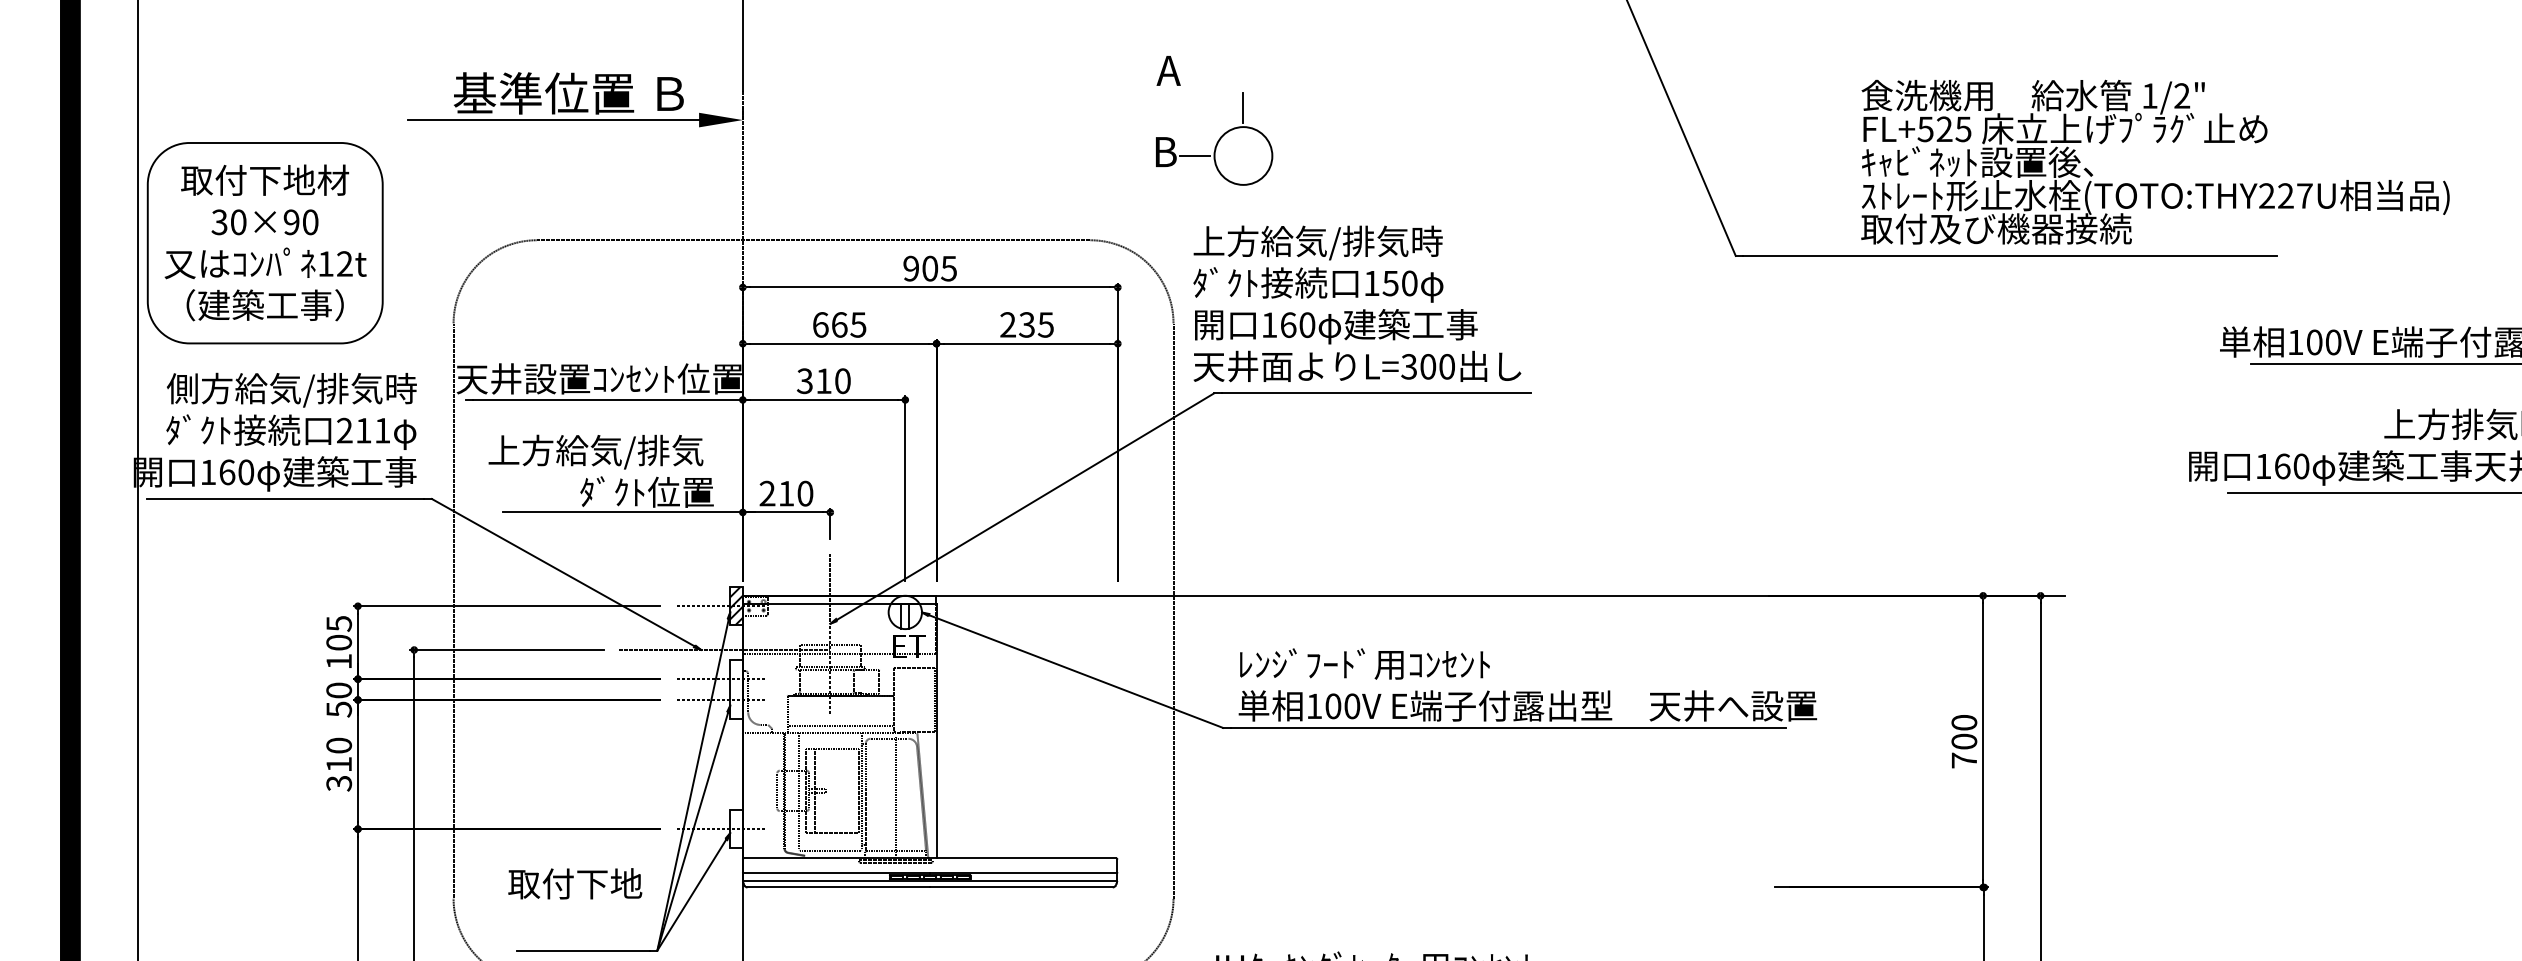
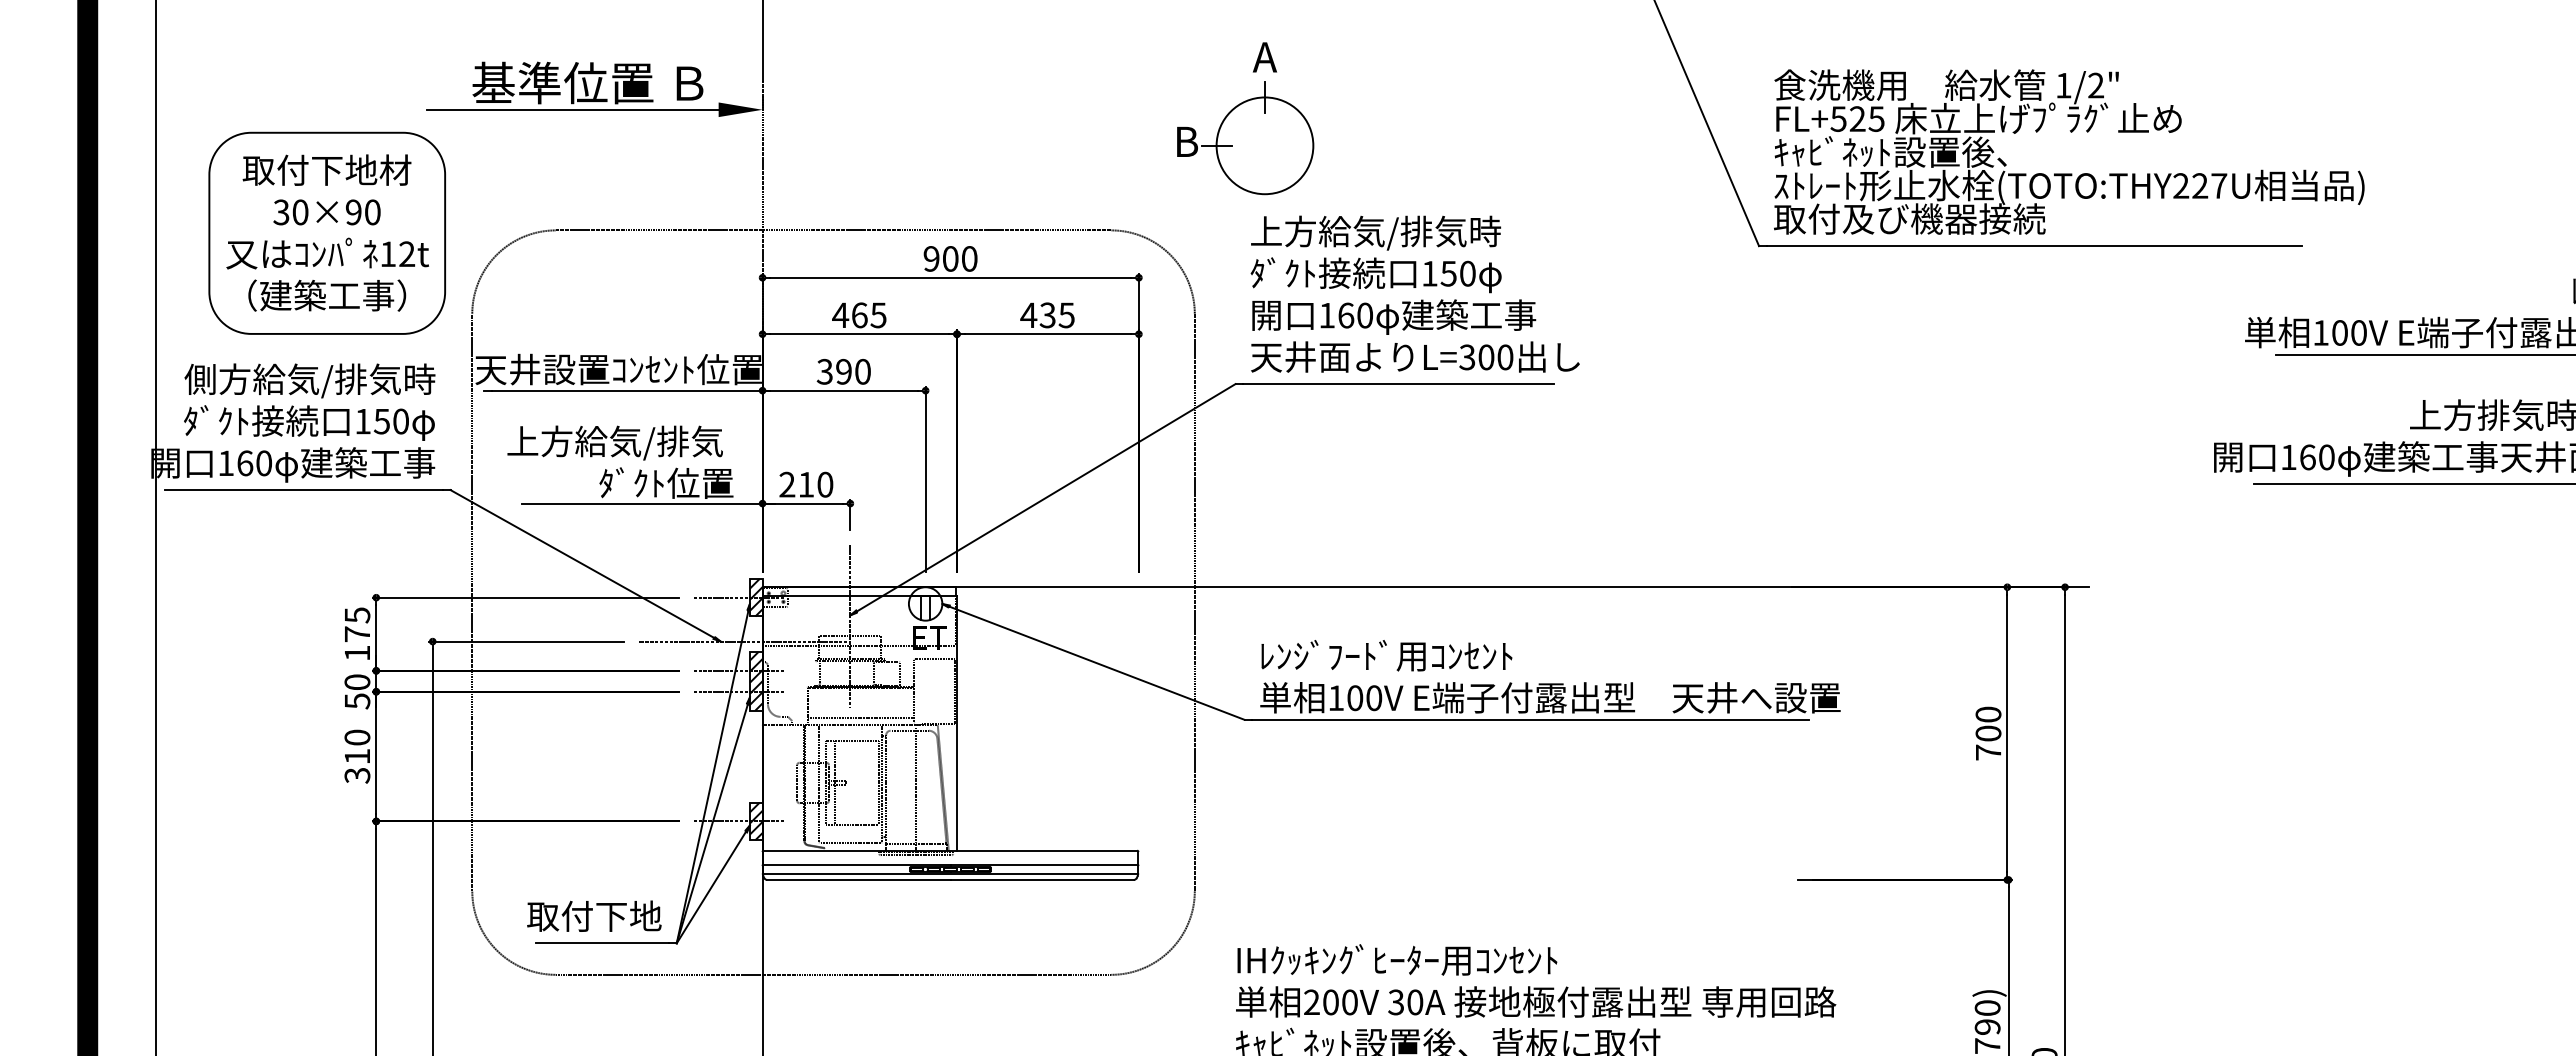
text: (1168, 70) -> (1264, 57), moved
circle: (1242, 155) -> (1264, 145), size x1.67
text: (2155, 161) -> (2069, 151), moved
part: (264, 242) -> (326, 232), moved
text: (949, 268) -> (969, 258), 905 -> 900
text: (1356, 303) -> (1414, 293), moved
text: (1007, 324) -> (1028, 314), 235 -> 435
text: (820, 325) -> (840, 315), 665 -> 465
text: (823, 380) -> (843, 371), 310 -> 390
text: (363, 430) -> (381, 421), 211 -> 150
text: (339, 642) -> (357, 634), 105 -> 175
hatch: (736, 689) -> (756, 681), added
hatch: (736, 829) -> (756, 821), added
text: (575, 883) -> (594, 915), moved

